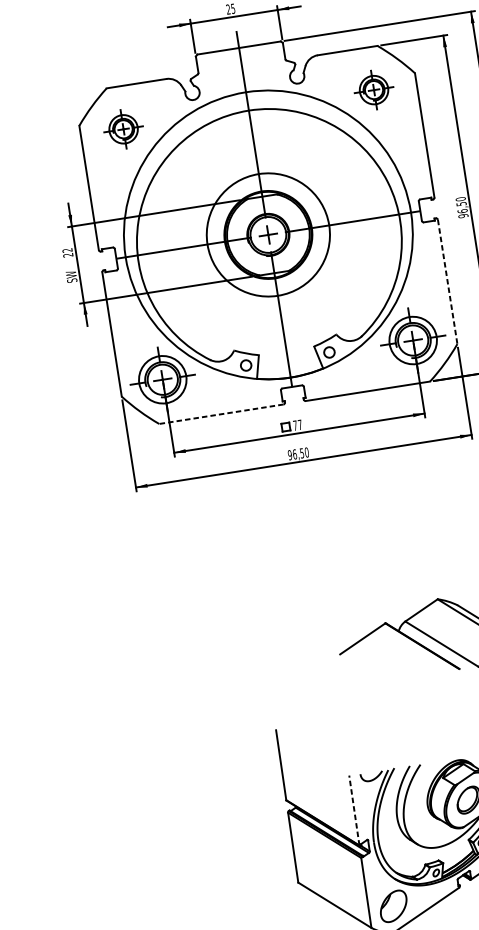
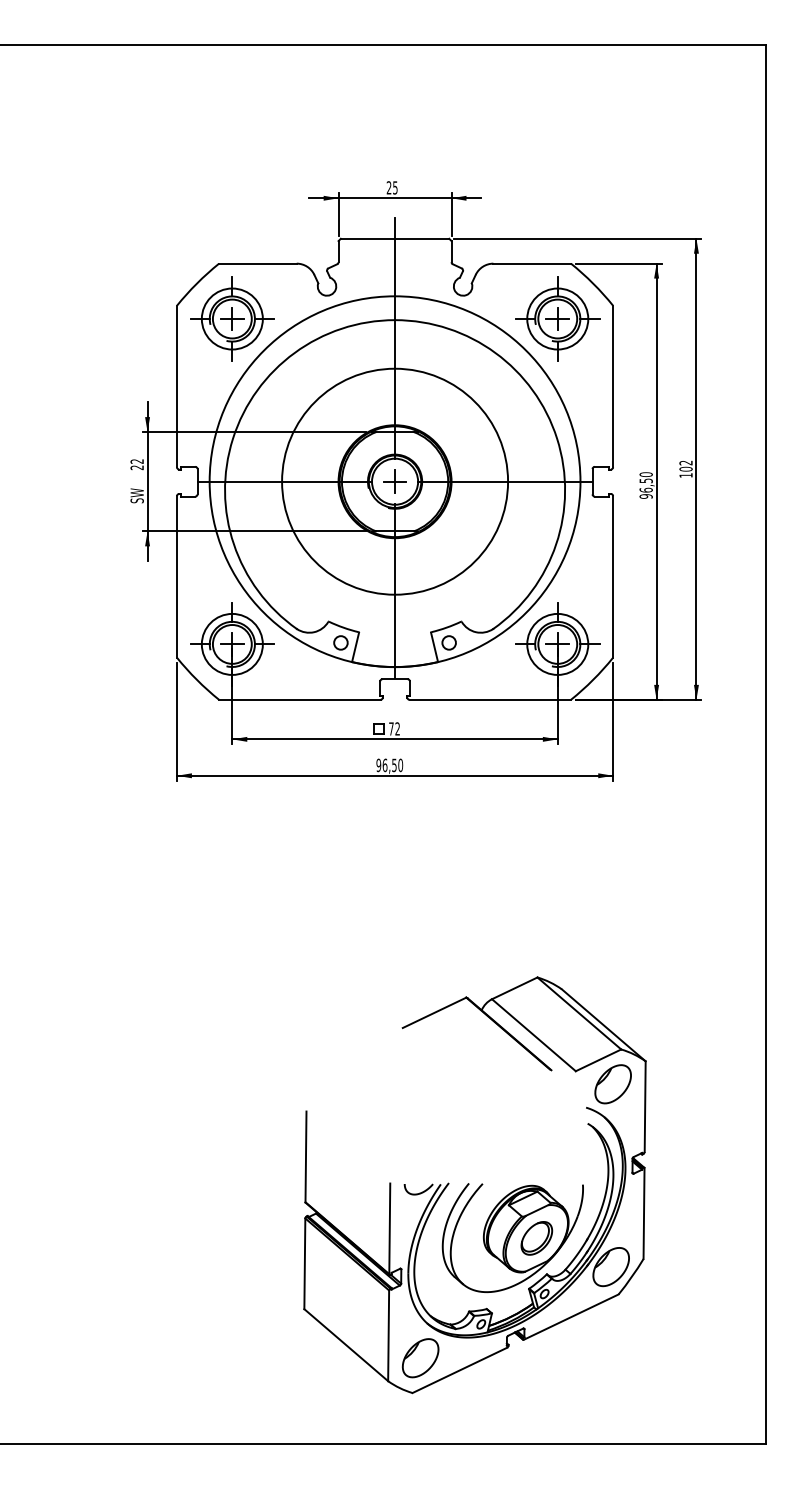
part: (373, 89) -> (557, 318), size x1.67
part: (123, 128) -> (232, 318), size x1.67
circle: (268, 234) -> (395, 481), size x1.43
line: (447, 281) -> (613, 576), dashed -> solid
line: (221, 414) -> (299, 699), dashed -> solid
text: (299, 424) -> (397, 728), 77 -> 72
line: (354, 810) -> (389, 1228), dashed -> solid

